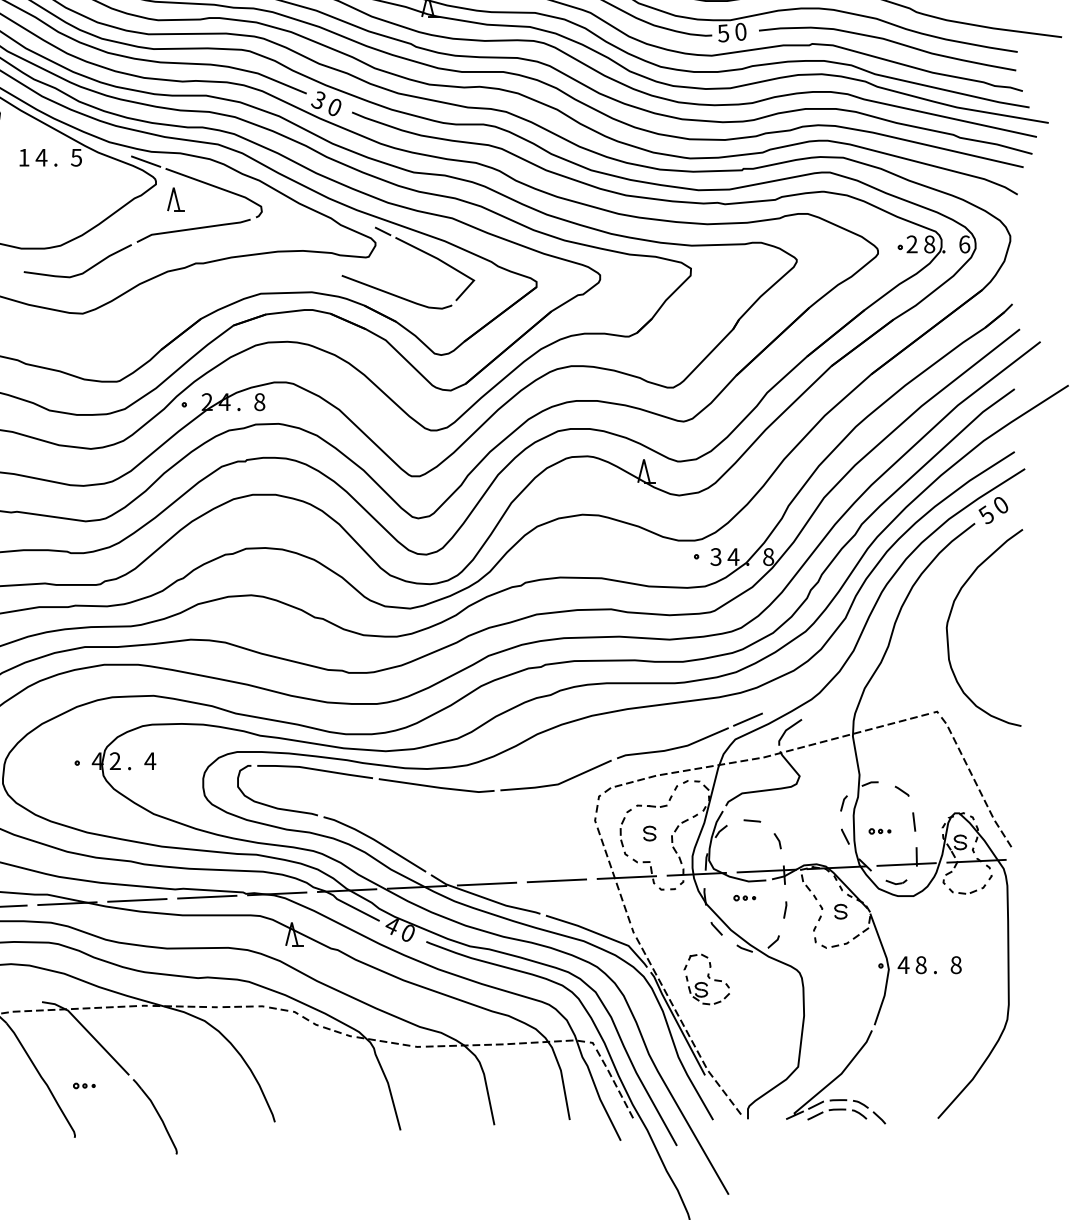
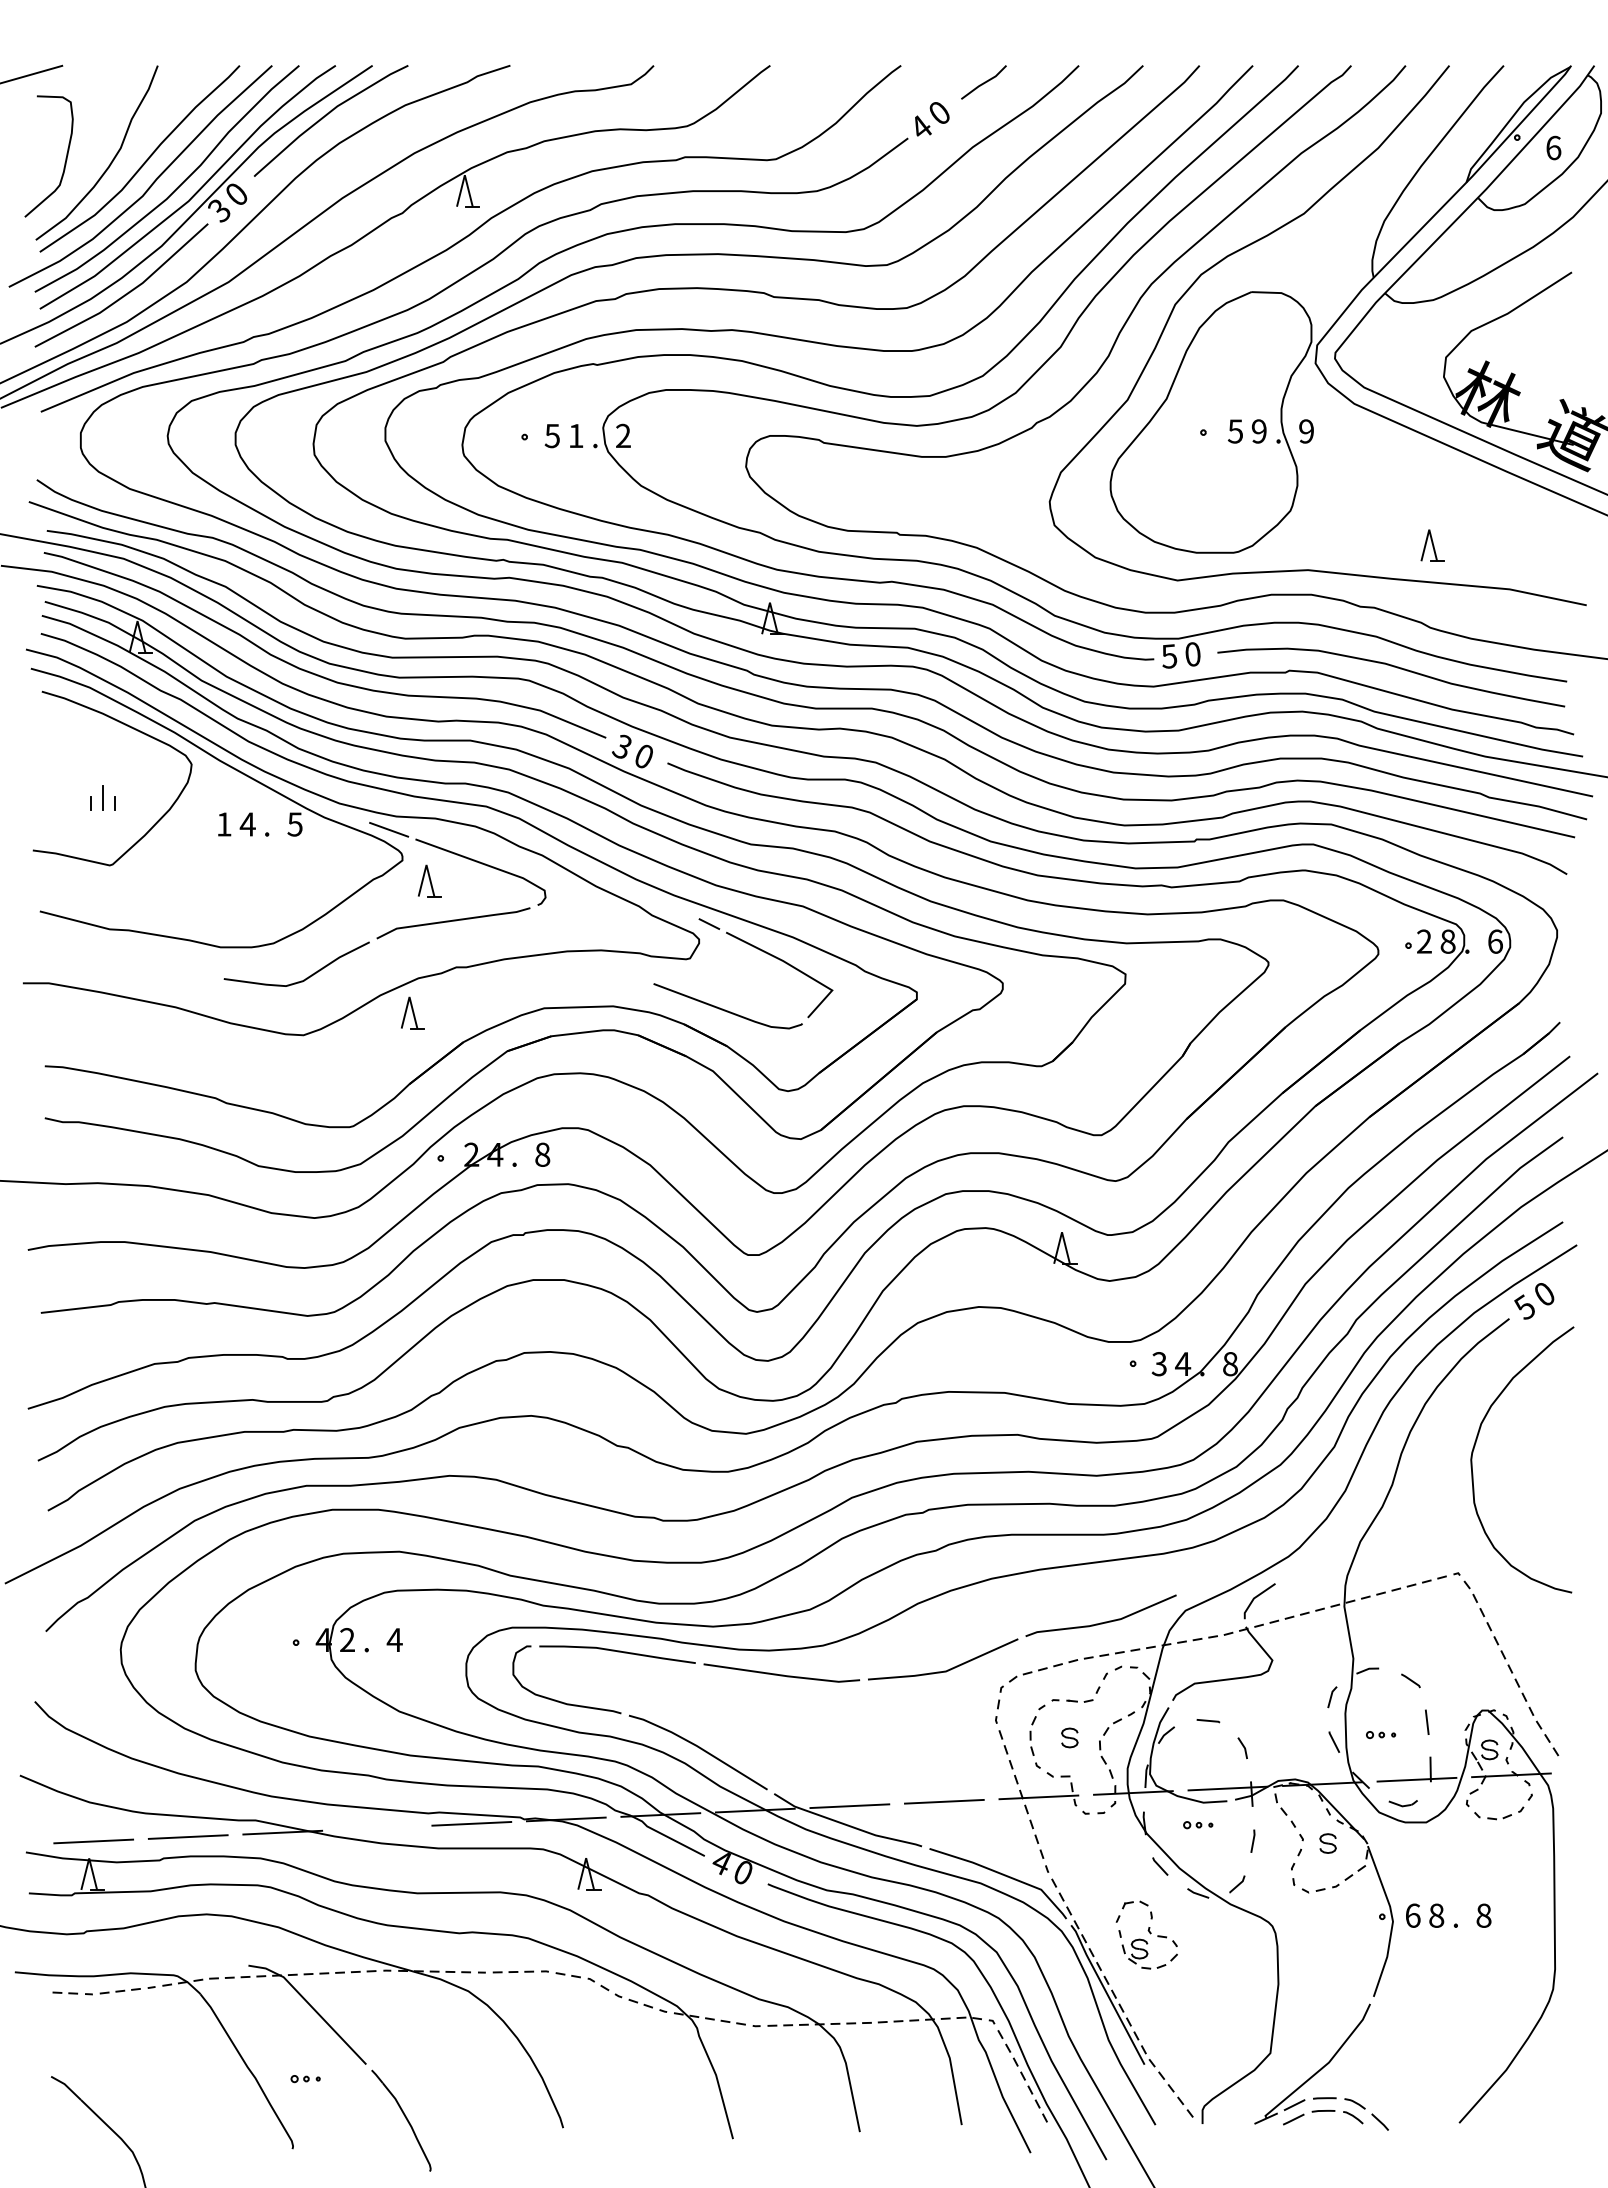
part: (163, 296) -> (412, 1012), added
line: (747, 719) -> (1202, 1583), removed
line: (136, 900) -> (376, 1828), removed
text: (903, 964) -> (1412, 1915), 4 -> 6

